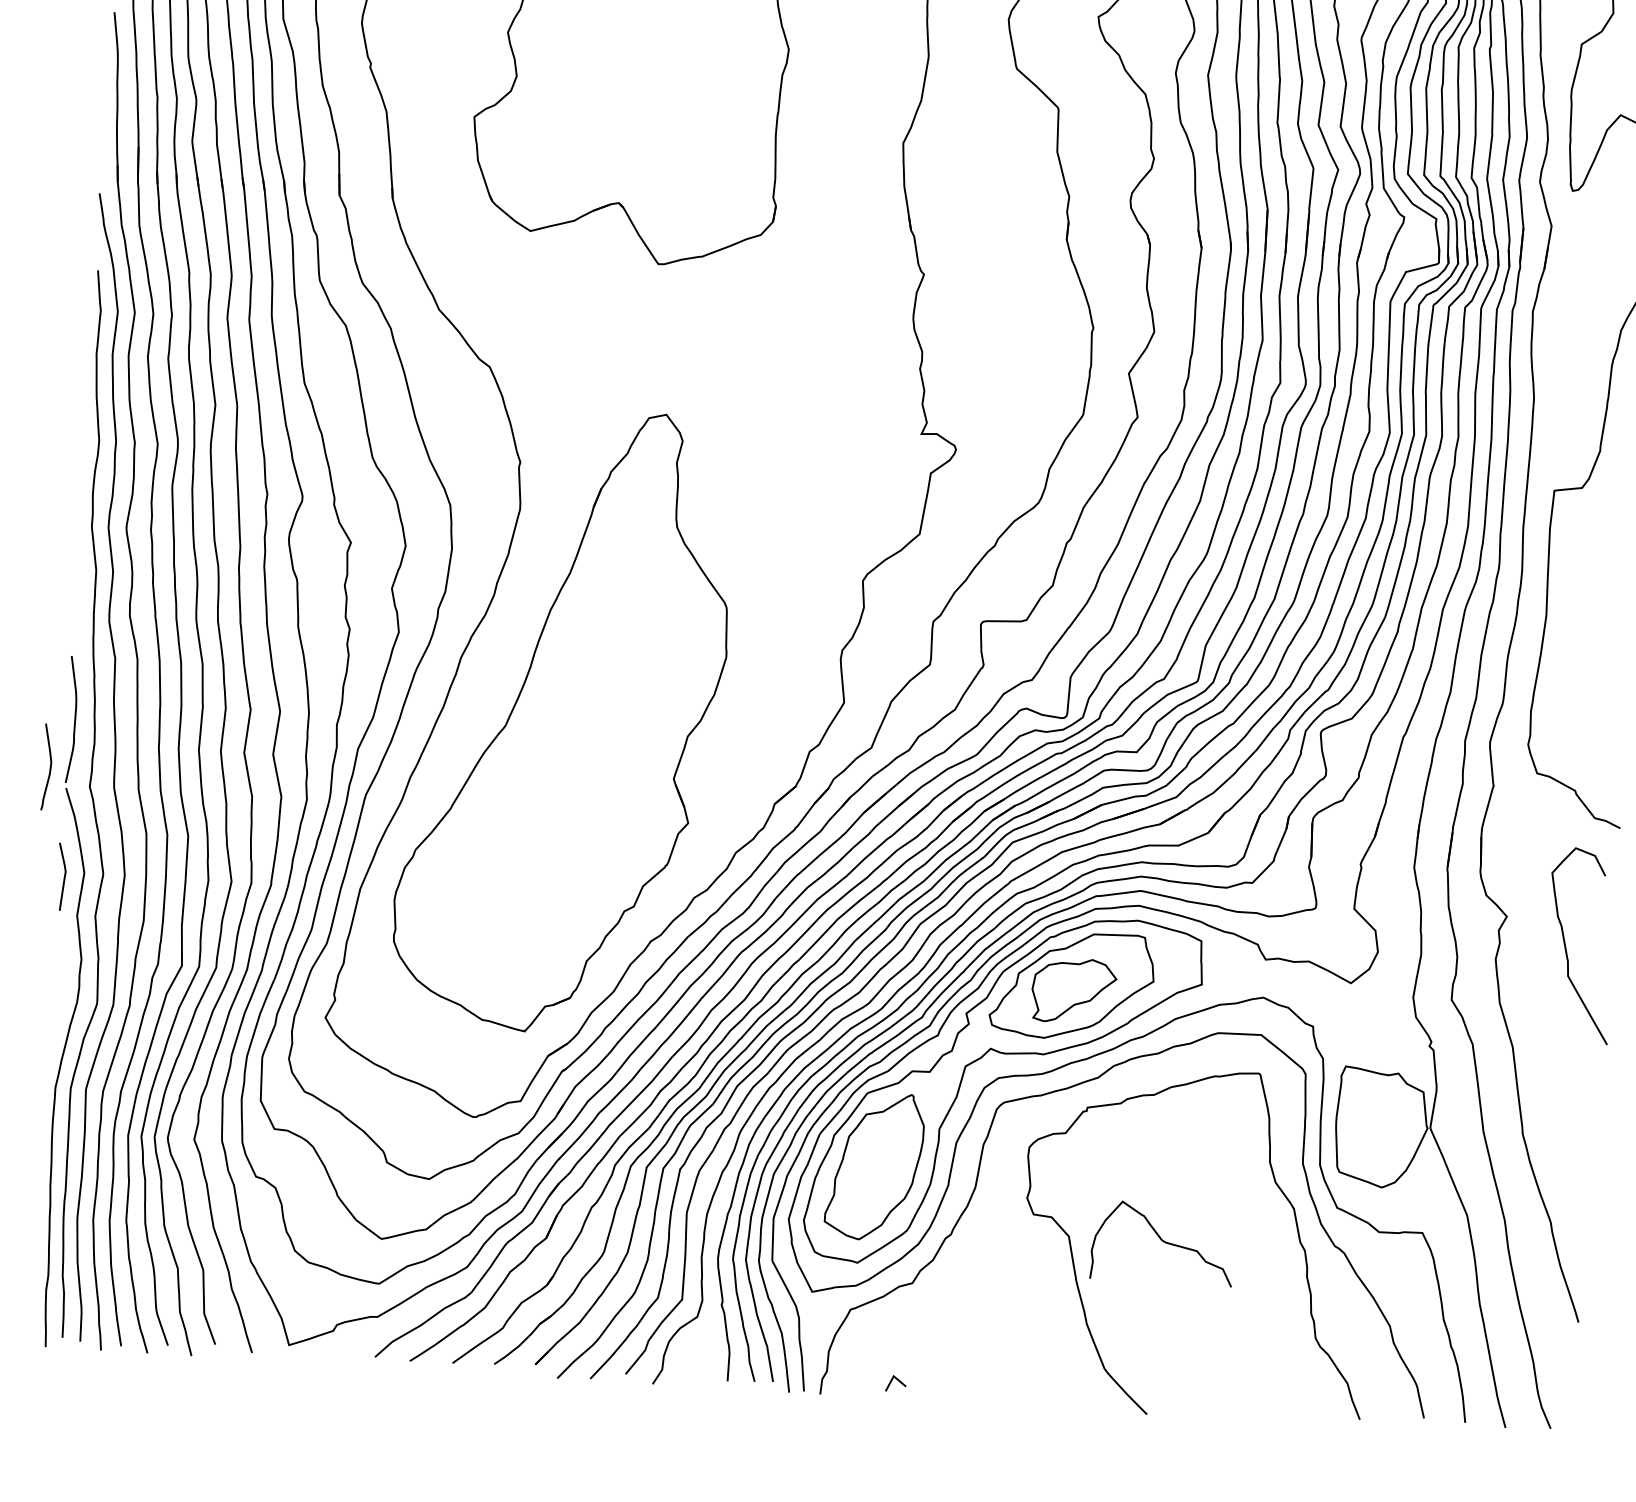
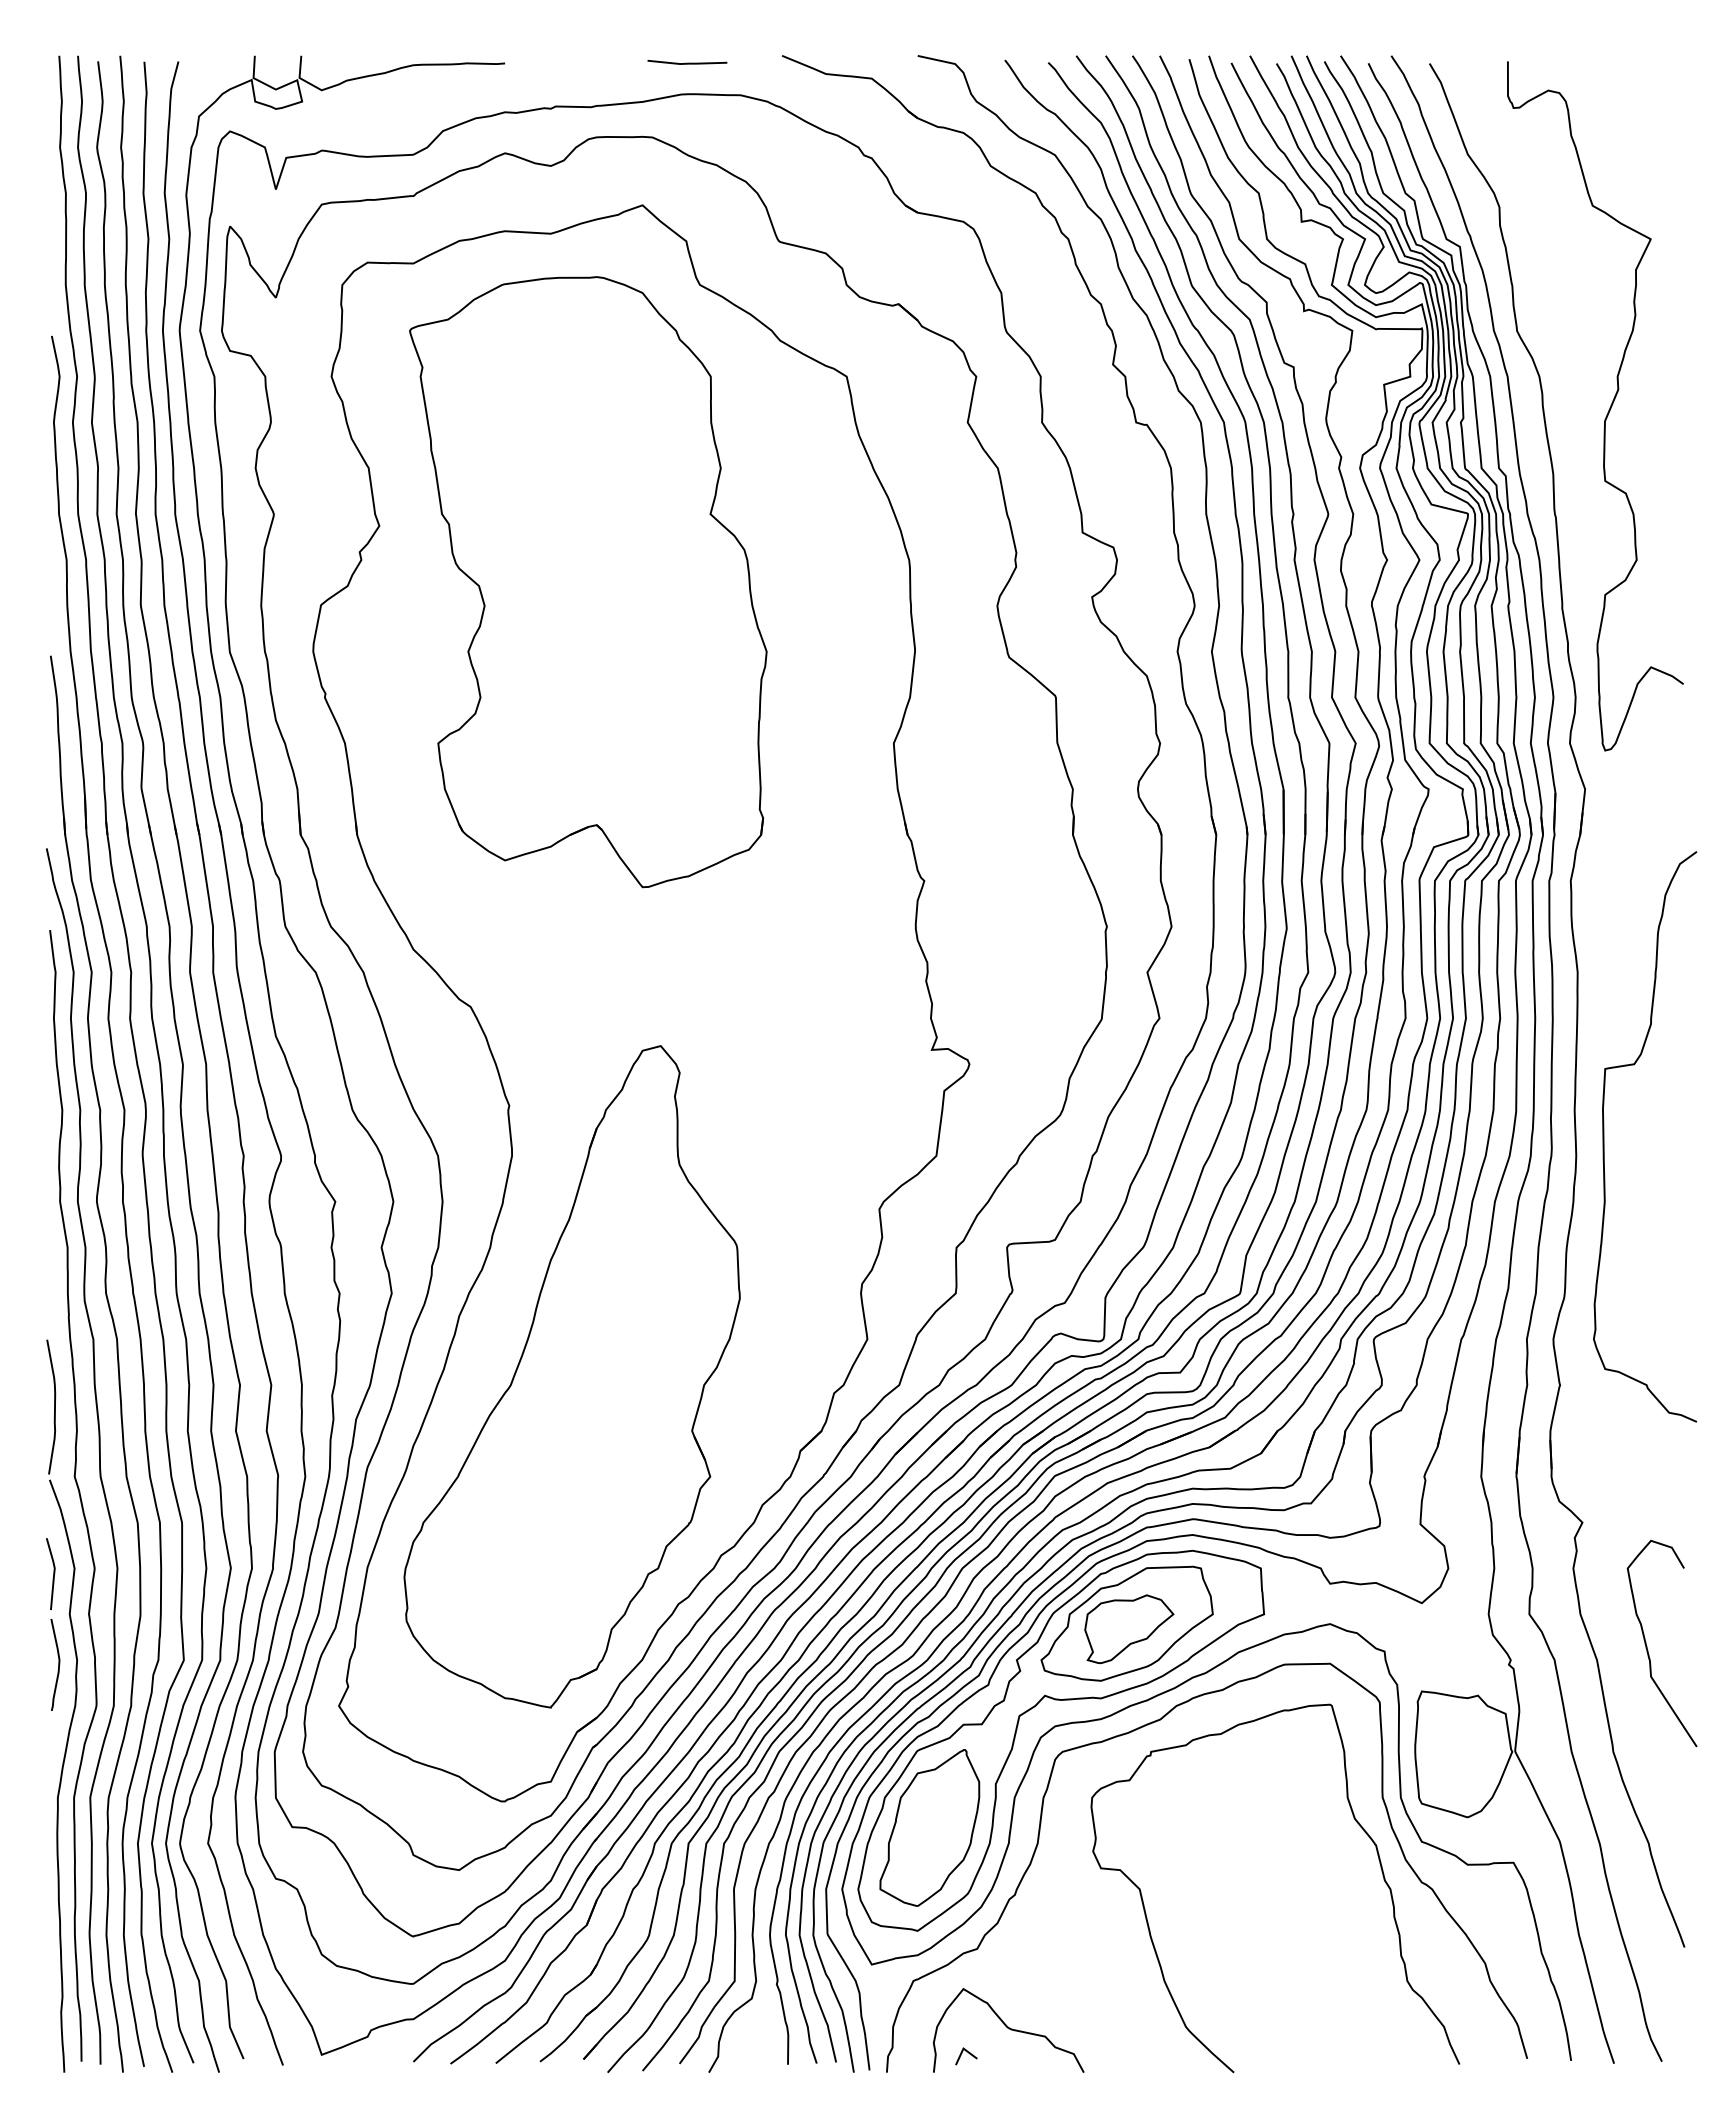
curve: (50, 766) -> (58, 1664), moved
curve: (1566, 947) -> (1647, 1646), moved
curve: (1163, 1242) -> (1009, 2029), moved

